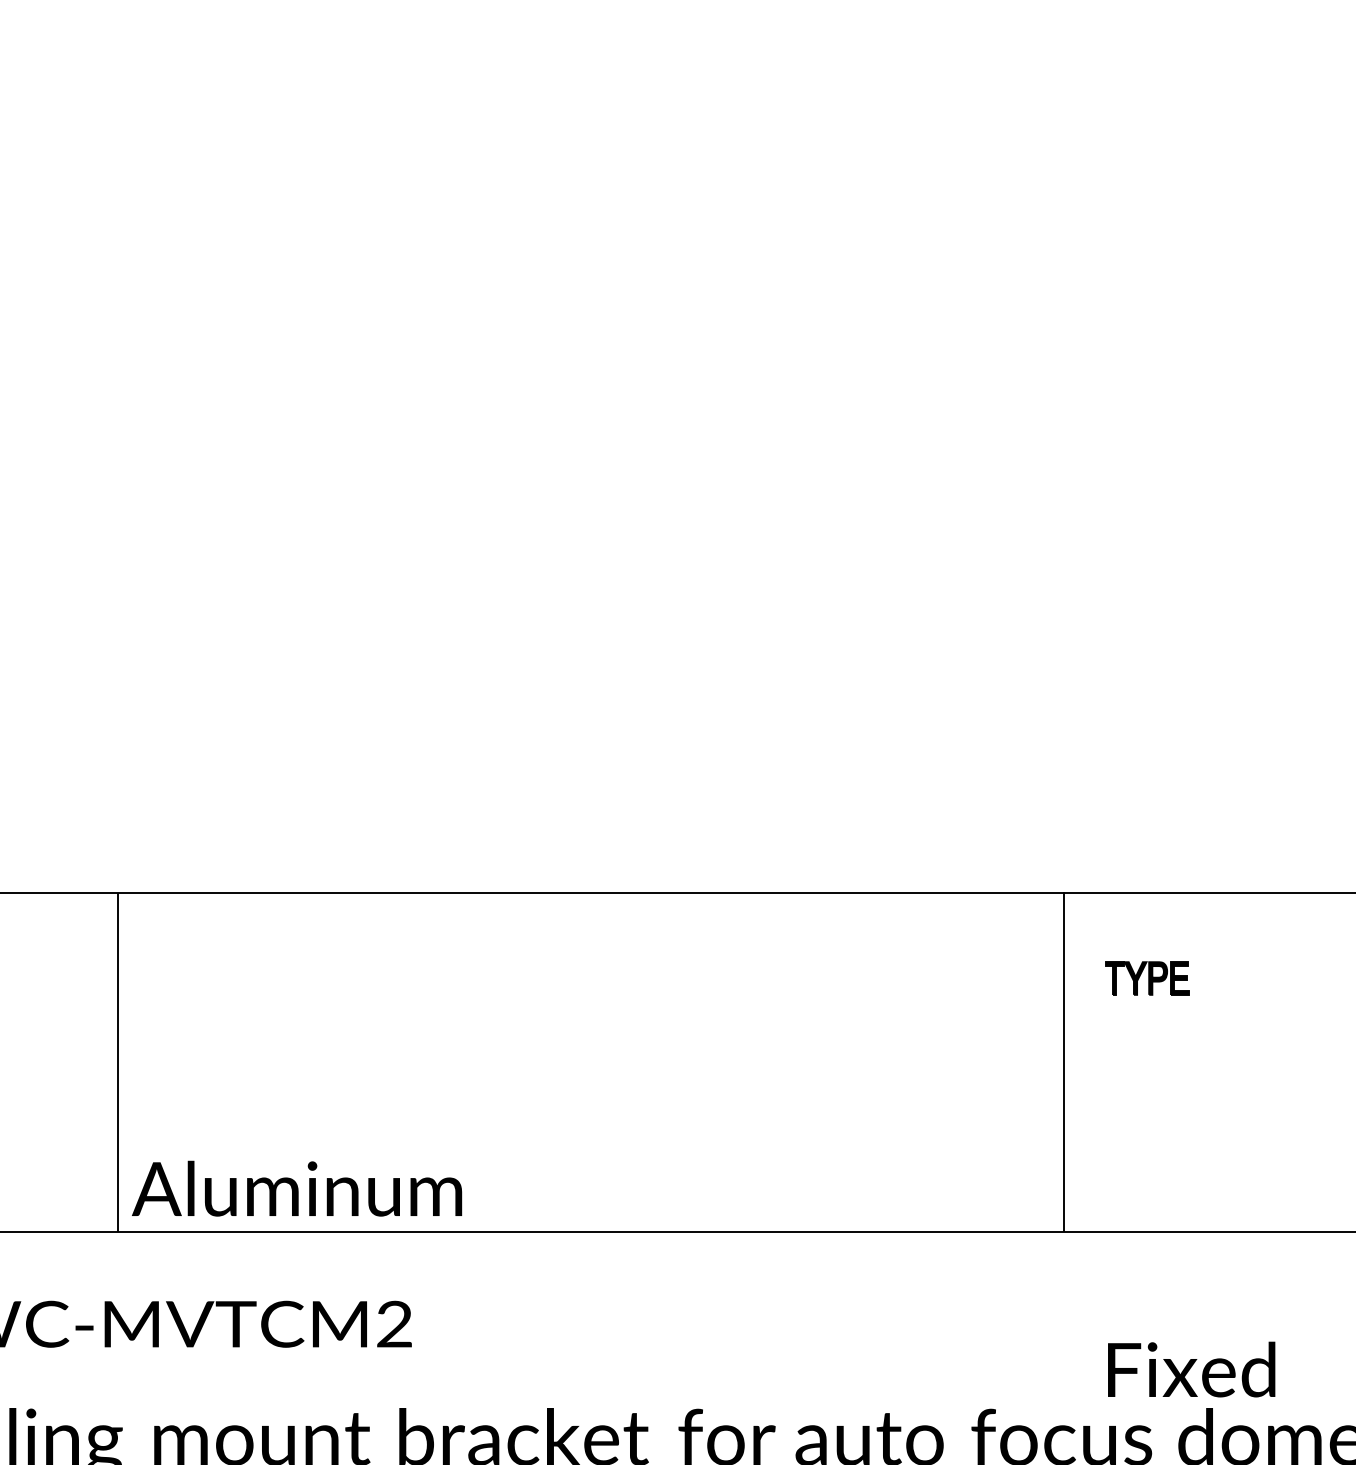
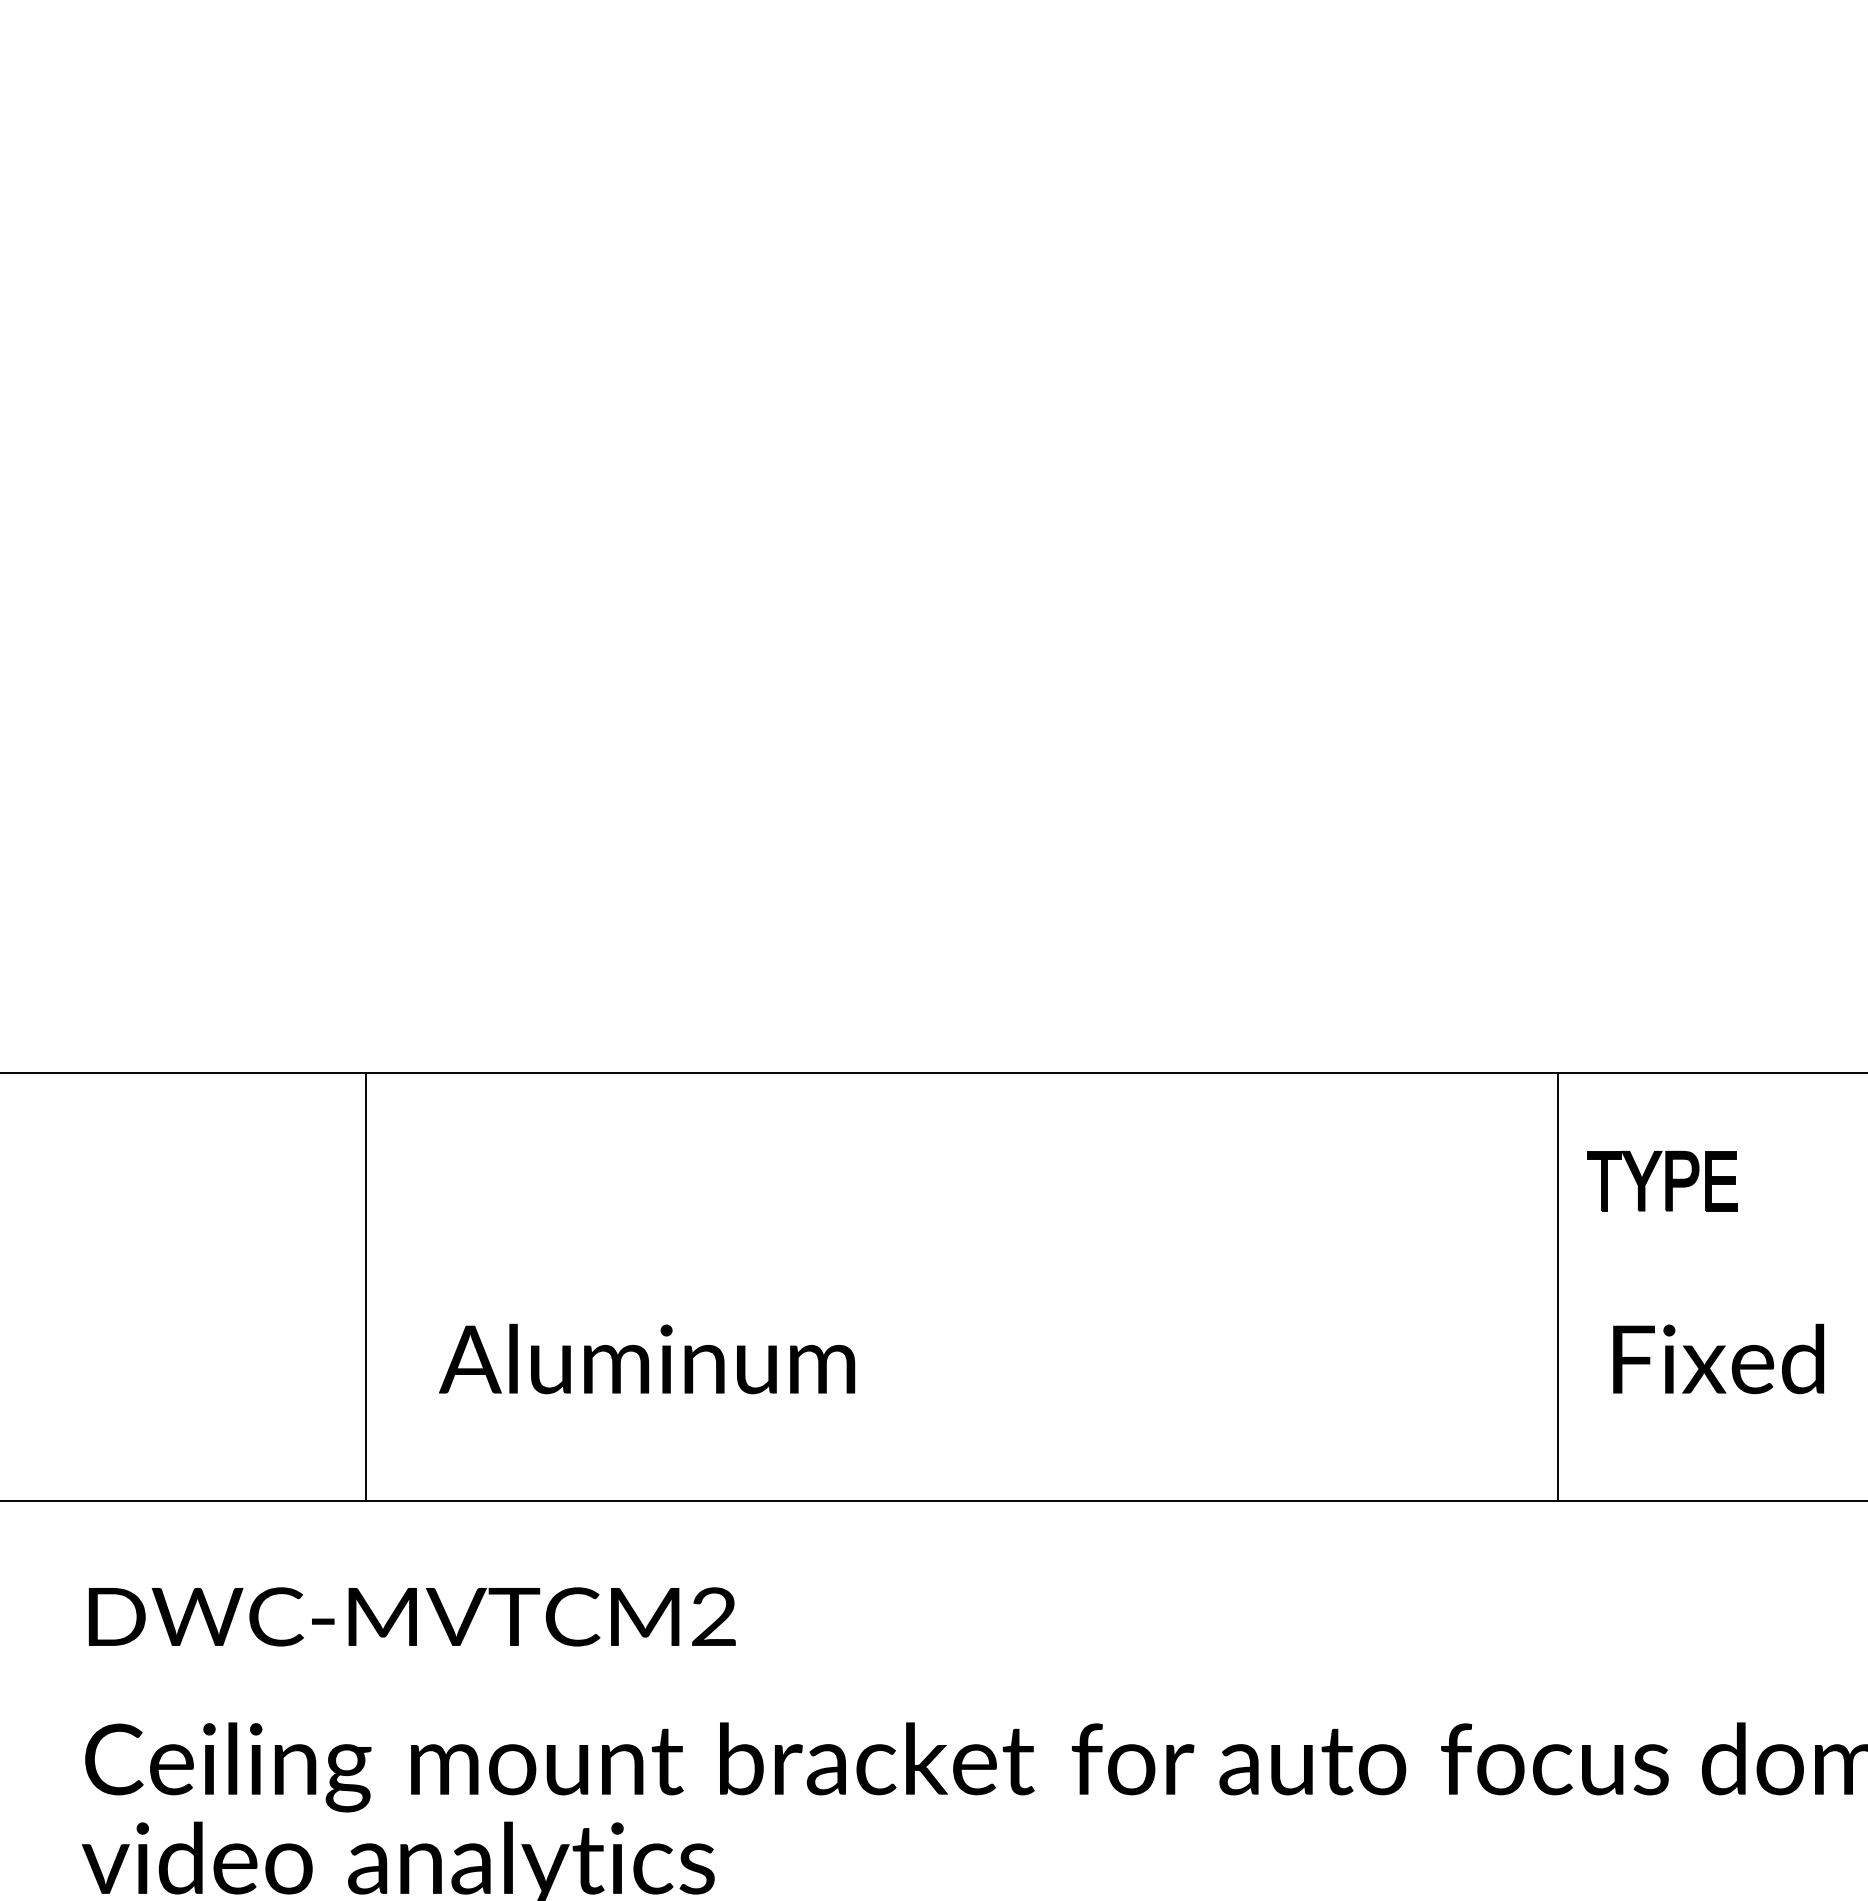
part: (1147, 978) -> (1662, 1180), size x1.43
text: (297, 1188) -> (647, 1358), moved
text: (1191, 1369) -> (1718, 1358), moved

